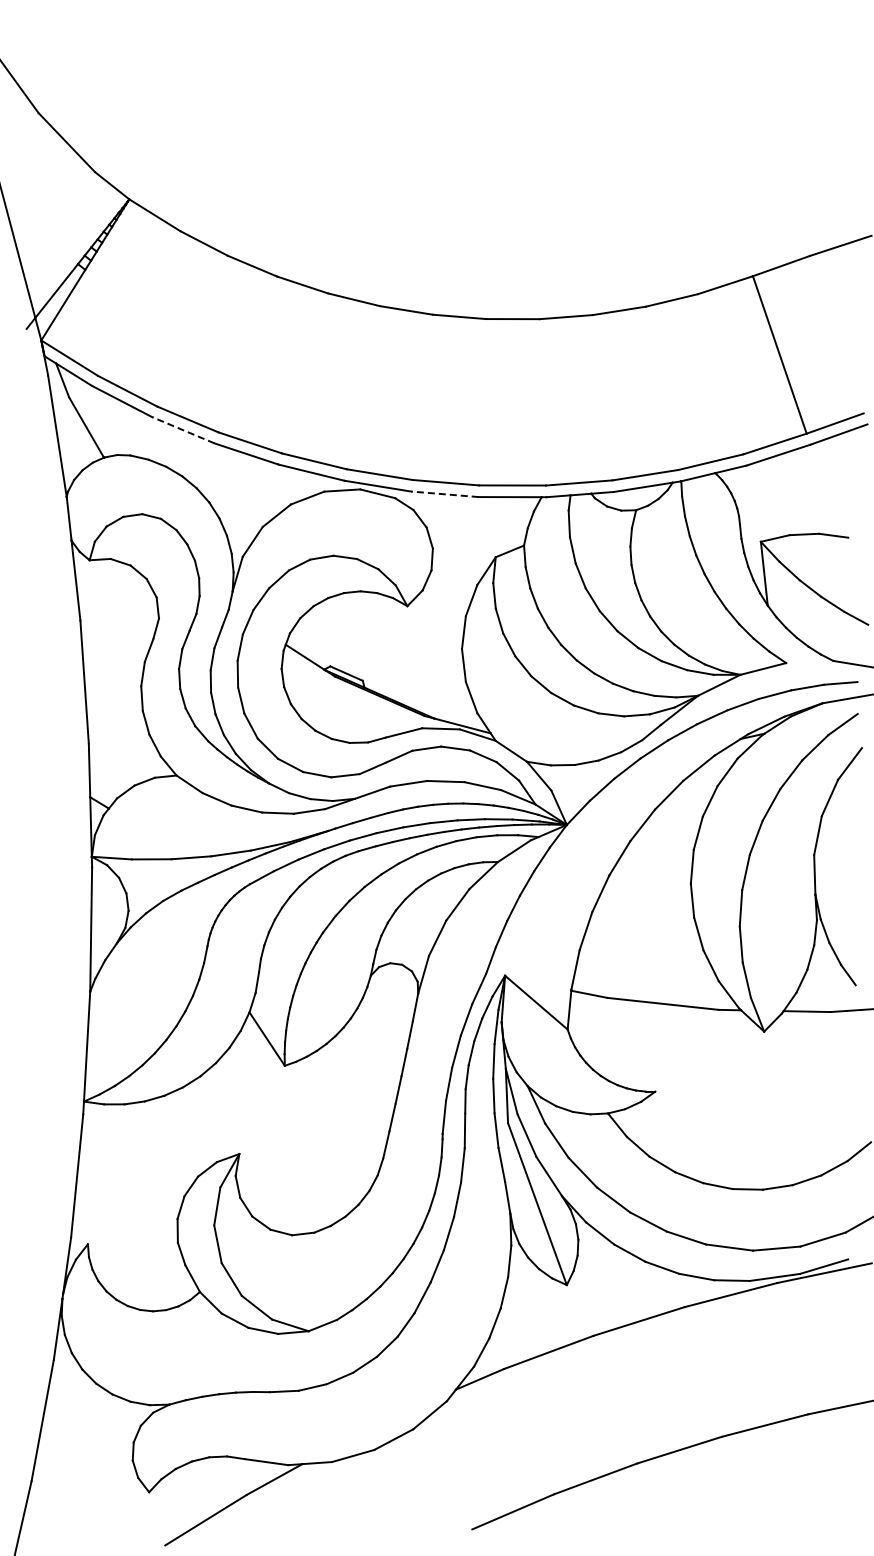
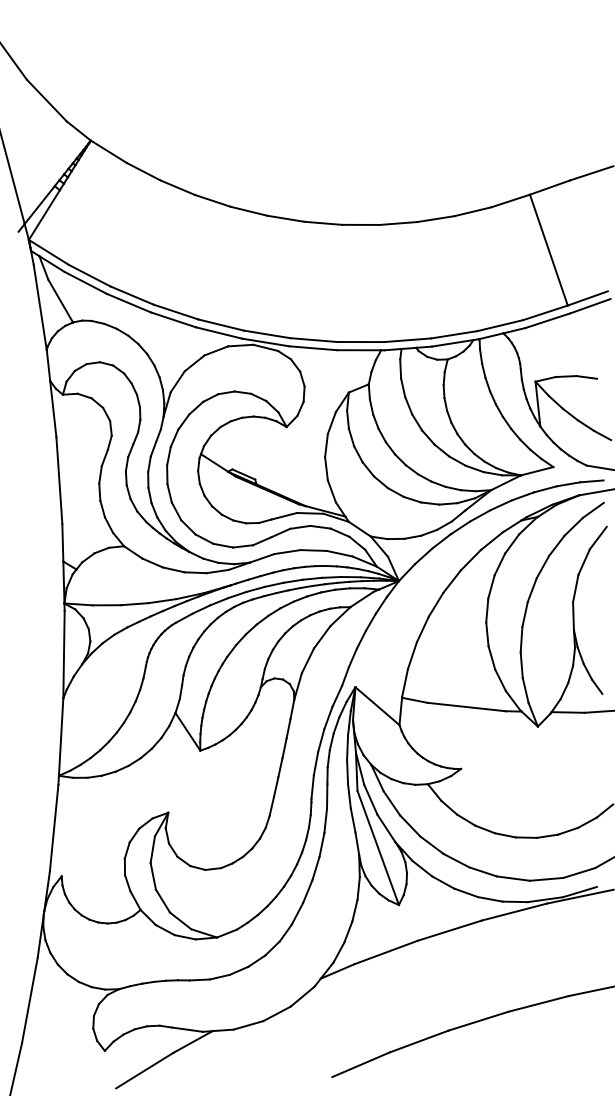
line: (183, 430) -> (129, 303), dashed -> solid
line: (444, 494) -> (312, 348), dashed -> solid

